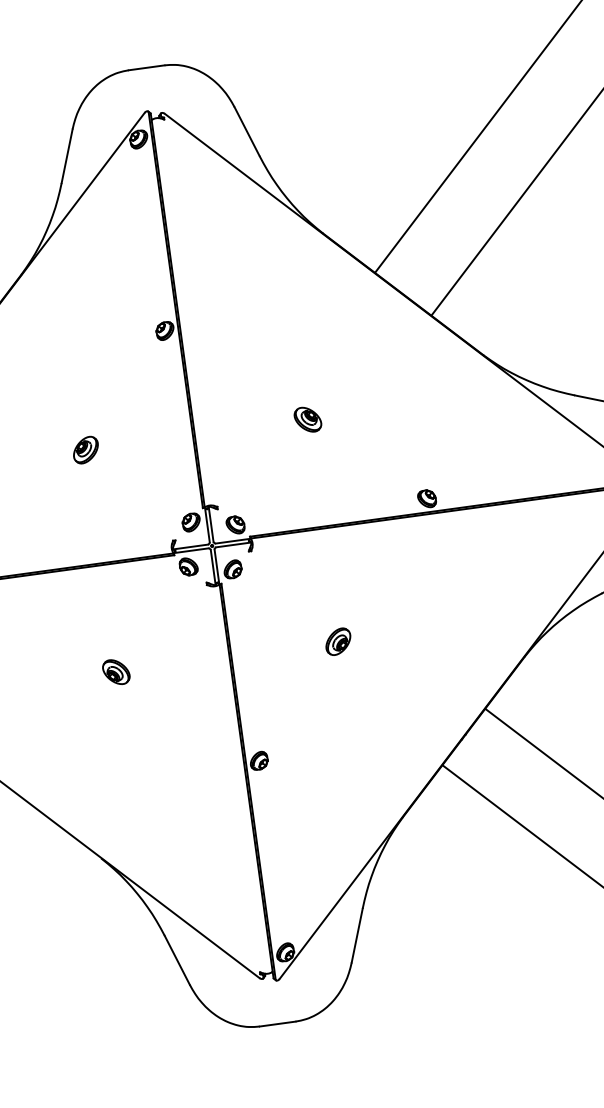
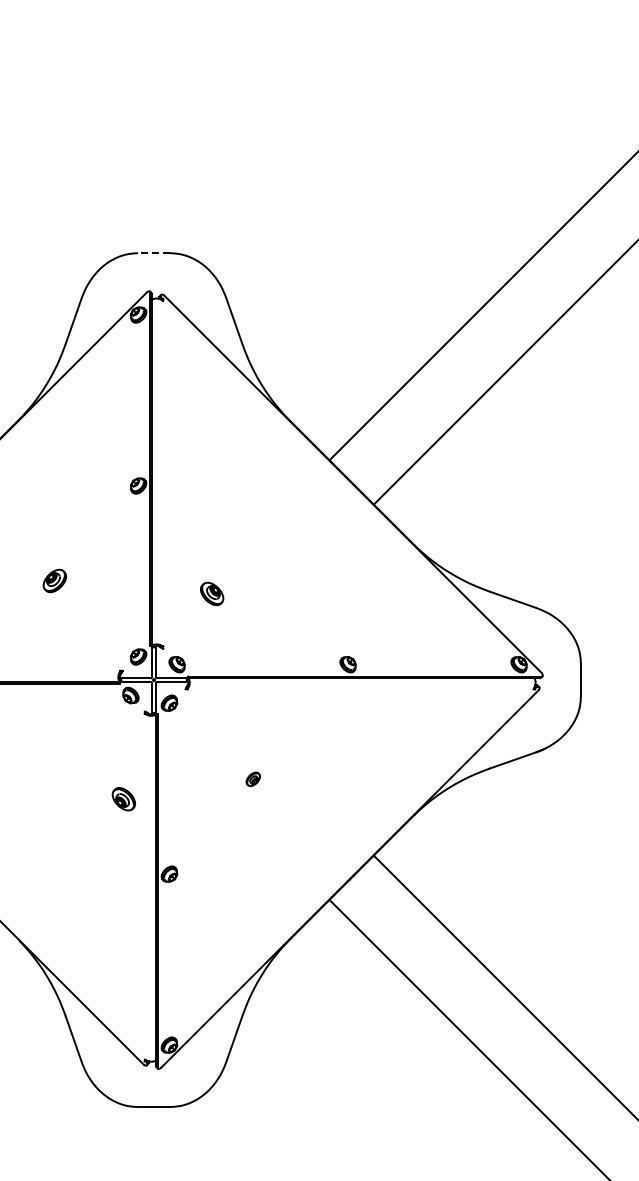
line: (147, 68) -> (154, 253), solid -> dashed
part: (308, 419) -> (212, 593), moved
part: (338, 642) -> (253, 779), size x0.6
part: (115, 672) -> (123, 799), moved

